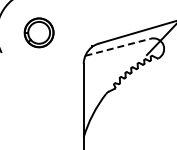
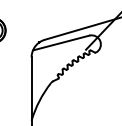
line: (118, 47) -> (61, 43), dashed -> solid

